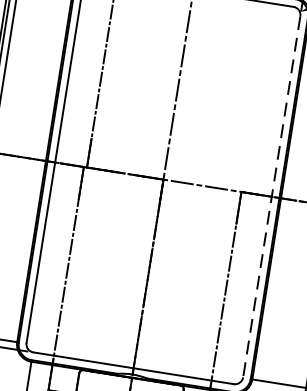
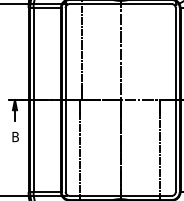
line: (270, 197) -> (175, 100), dashed -> solid

